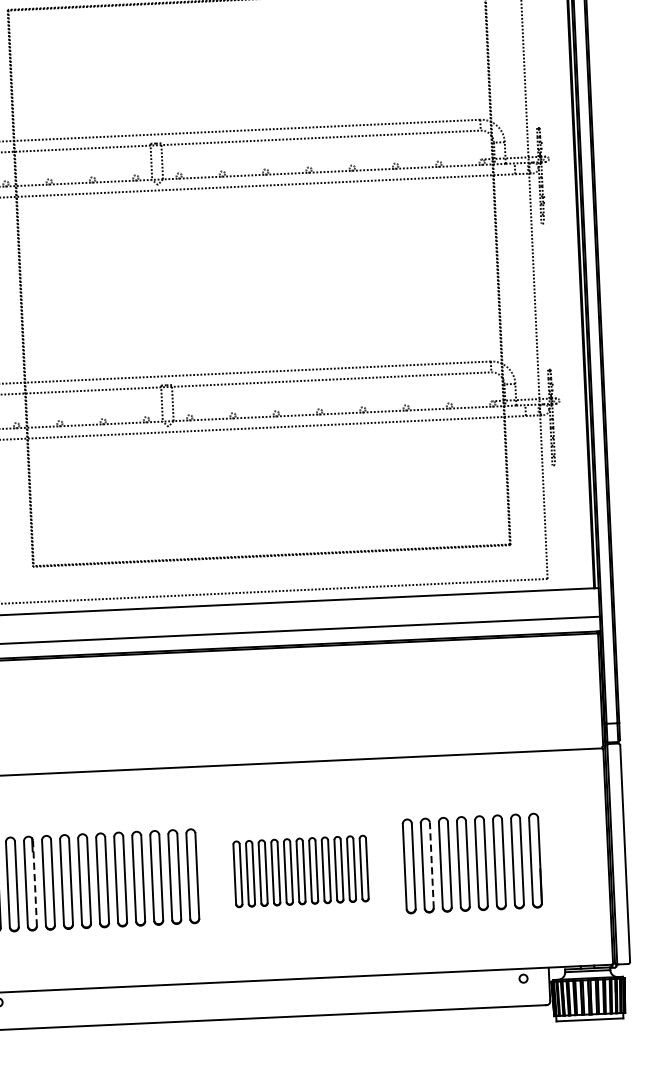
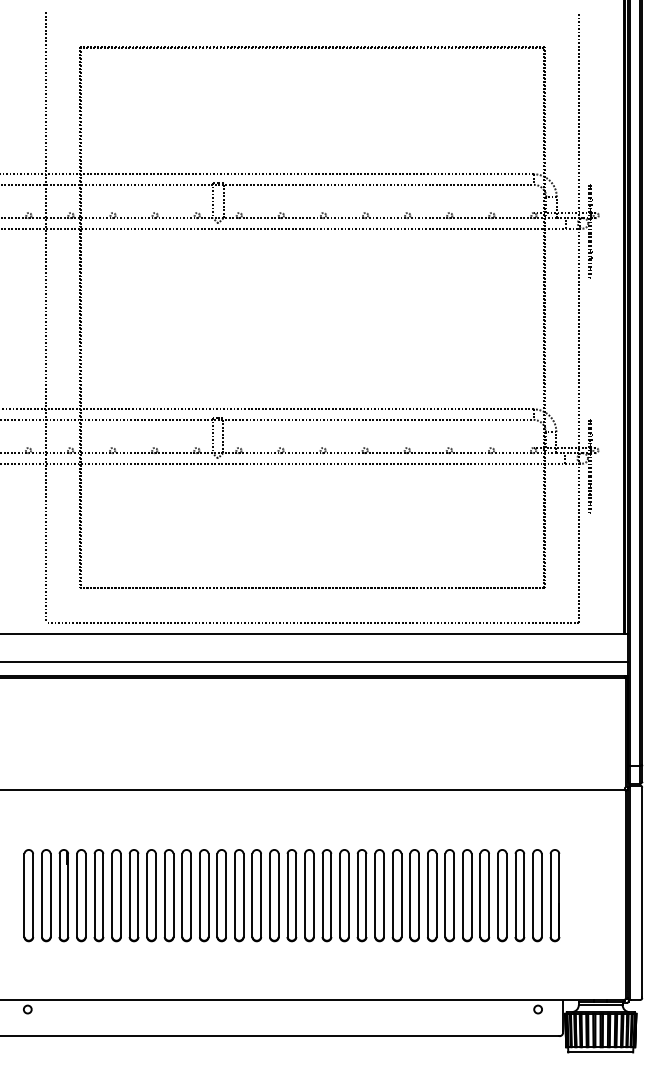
line: (432, 865) -> (454, 895), dashed -> solid
part: (300, 871) -> (326, 895), size x1.43
line: (35, 883) -> (68, 895), dashed -> solid

